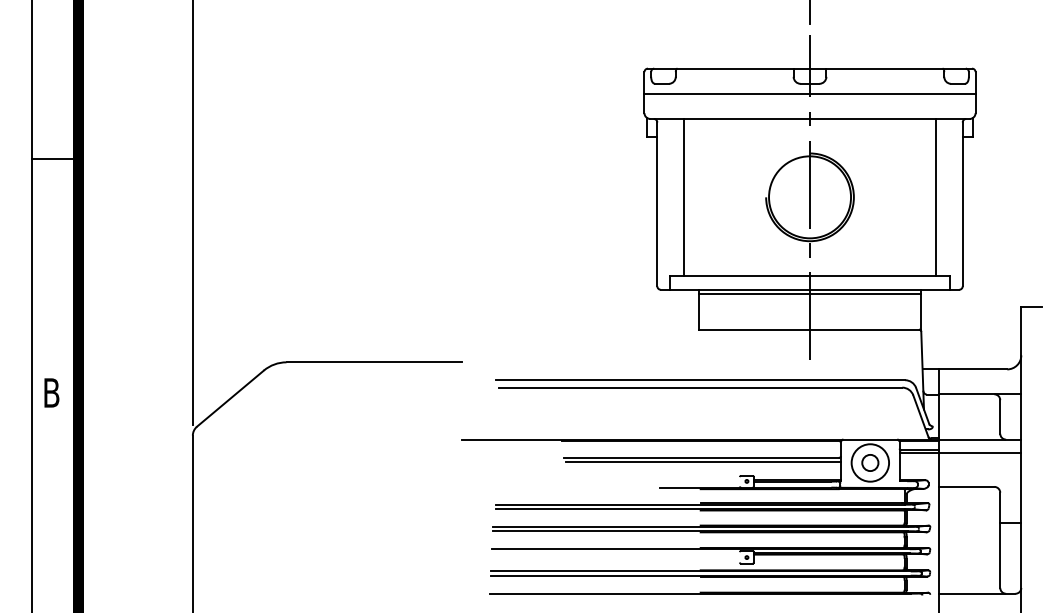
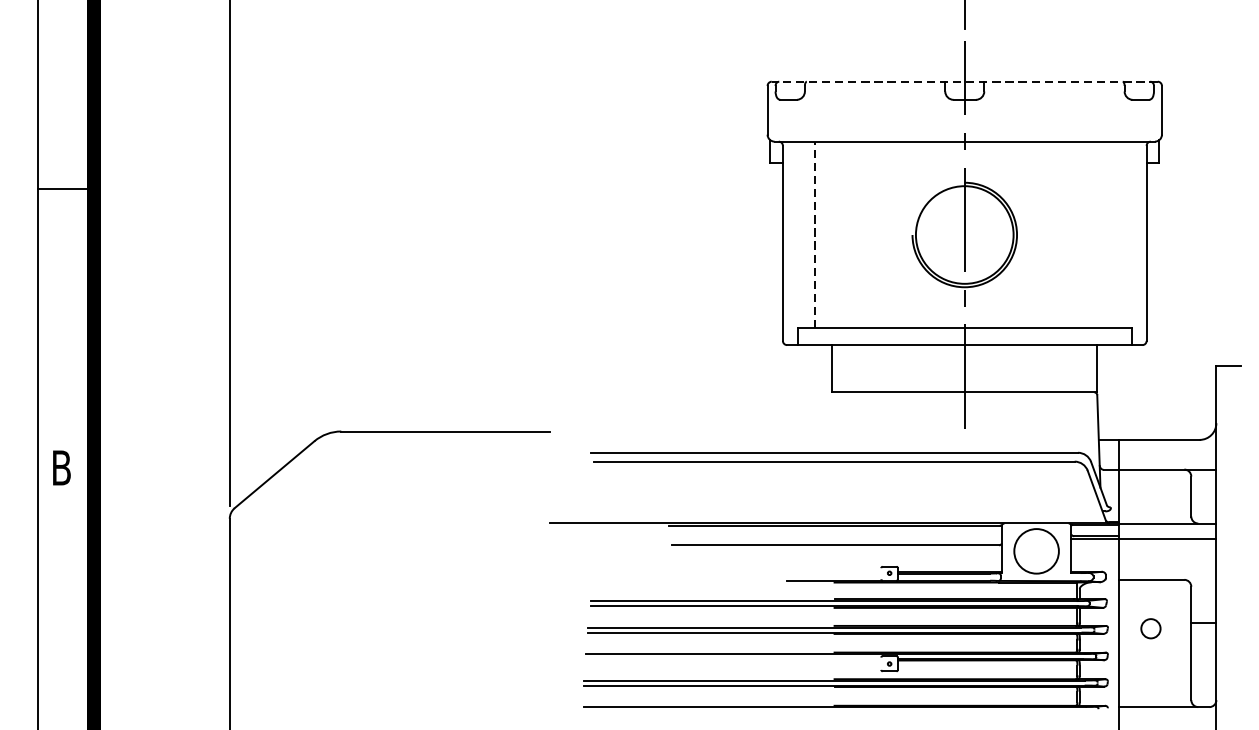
line: (809, 68) -> (964, 81), solid -> dashed
line: (809, 94) -> (964, 112), removed
line: (684, 196) -> (815, 234), solid -> dashed
line: (935, 196) -> (1114, 234), removed
line: (809, 294) -> (964, 350), removed
line: (703, 462) -> (837, 550), removed
circle: (870, 462) -> (1151, 628), moved

